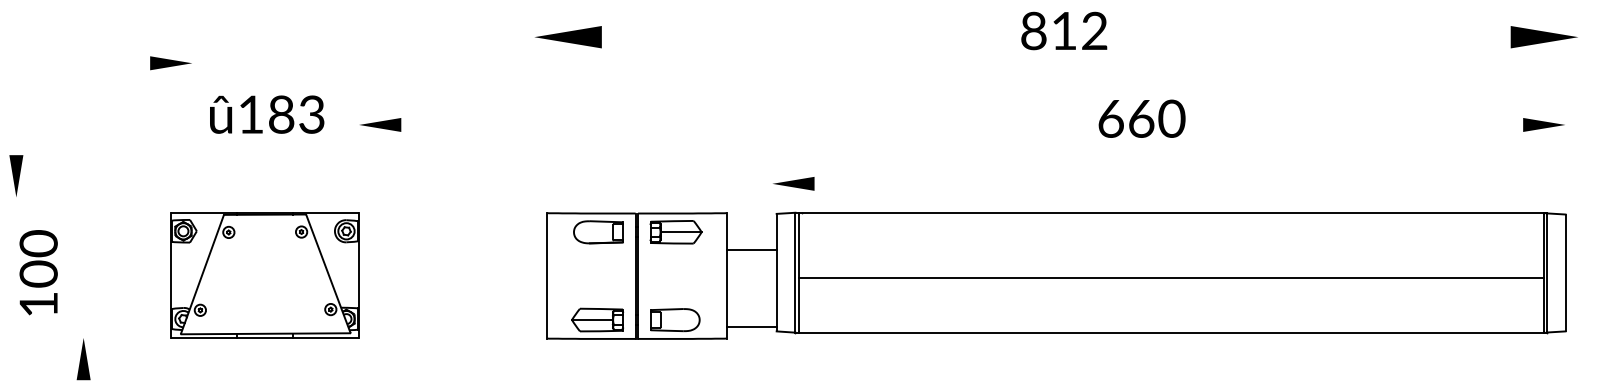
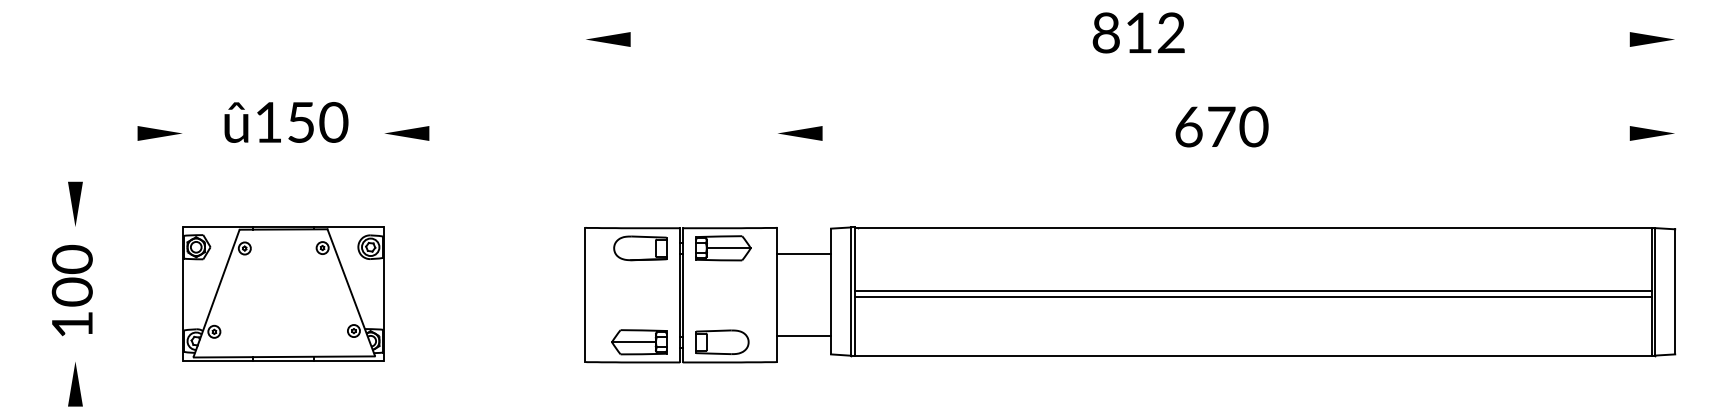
part: (568, 37) -> (608, 39), size x0.62
part: (1543, 37) -> (1651, 39), size x0.62
part: (170, 63) -> (159, 133), moved
text: (296, 114) -> (317, 122), 183 -> 150
text: (1141, 118) -> (1221, 126), 660 -> 670
part: (16, 175) -> (75, 203), moved
part: (793, 183) -> (800, 133), moved
line: (751, 250) -> (804, 253), moved
text: (37, 272) -> (71, 290), moved
line: (1170, 272) -> (1252, 291), added
line: (751, 326) -> (804, 335), moved
part: (83, 359) -> (75, 384), moved

